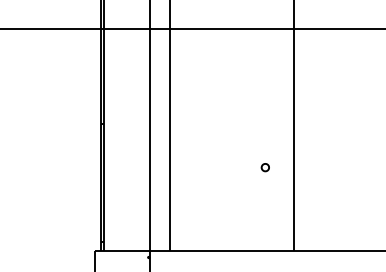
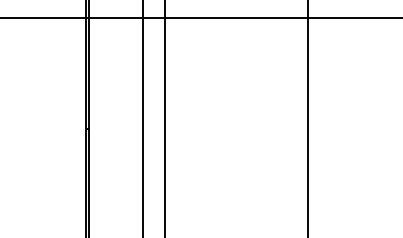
part: (264, 167) -> (274, 178), removed

